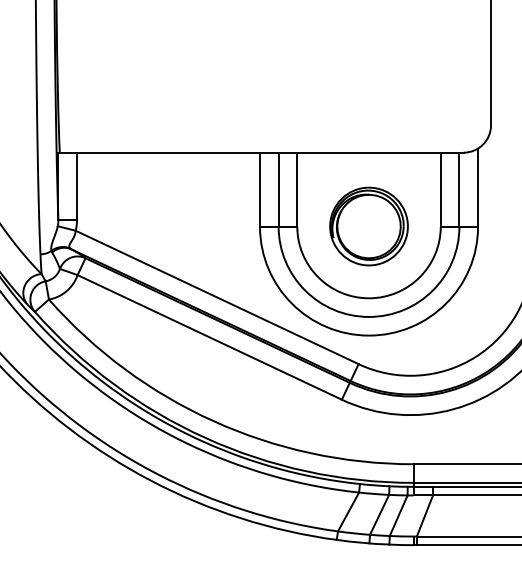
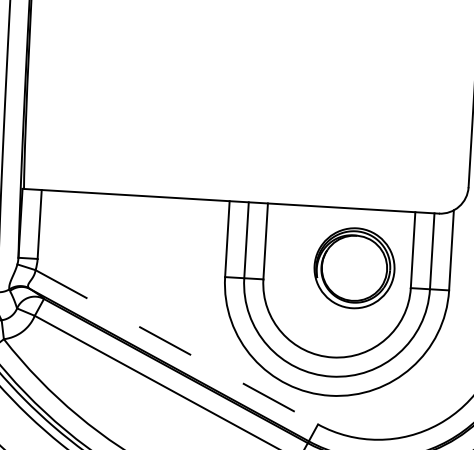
part: (368, 226) -> (353, 268), moved
line: (217, 297) -> (177, 347), solid -> dashed

